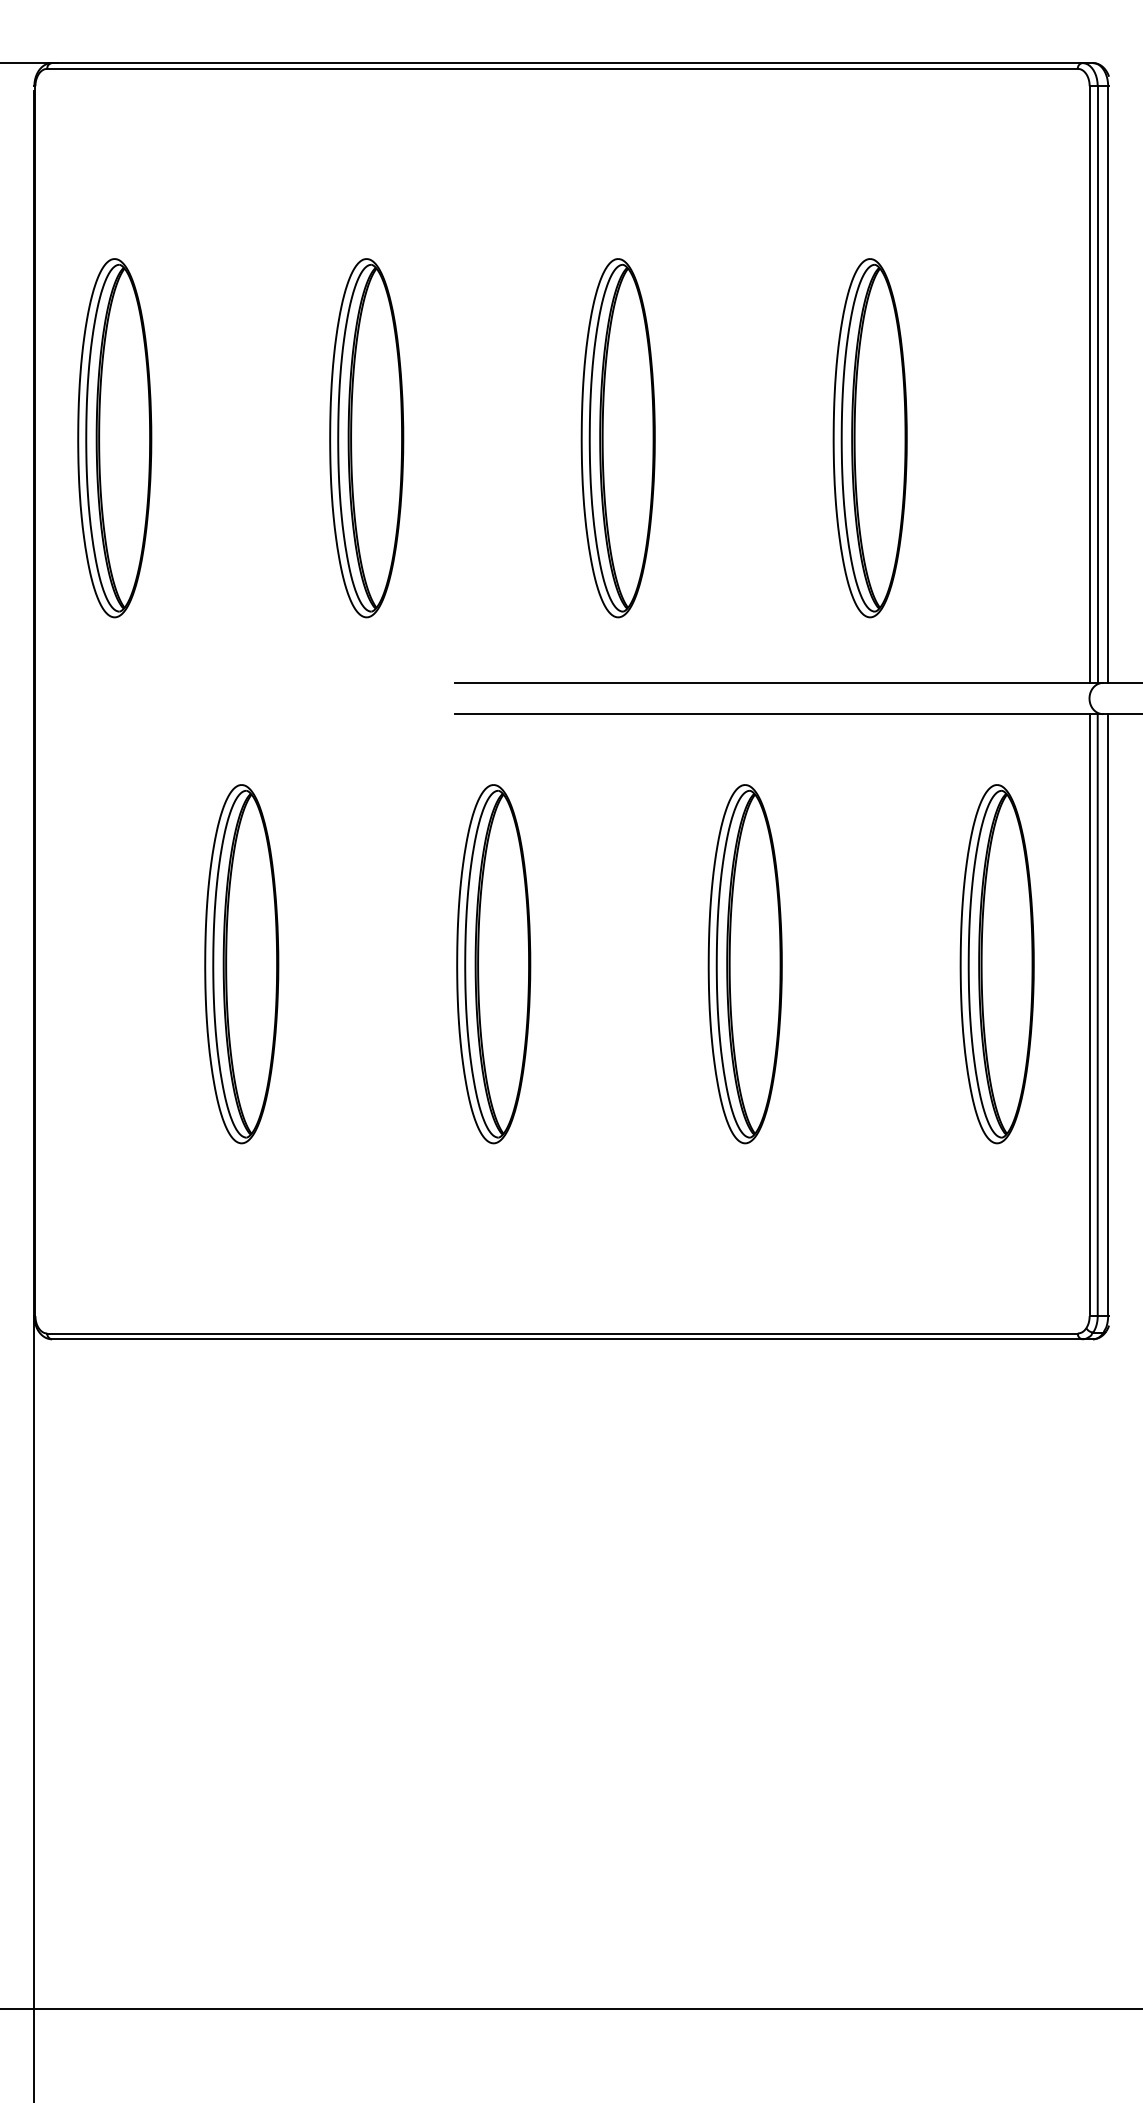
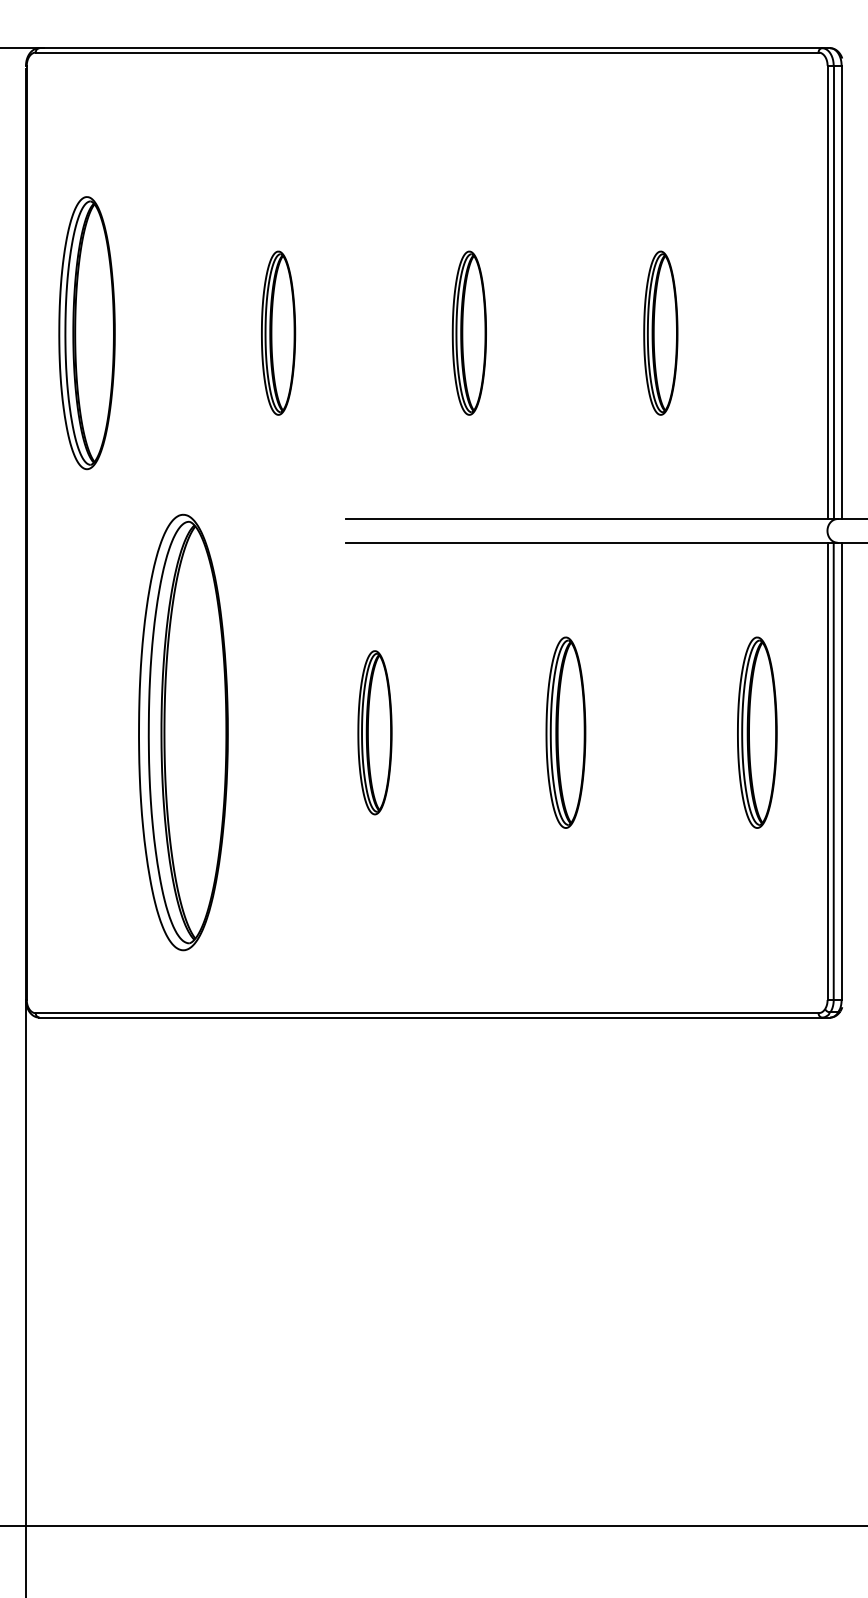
part: (366, 438) -> (278, 333), size x0.6
part: (617, 438) -> (468, 333), size x0.6
part: (869, 438) -> (660, 333), size x0.6
part: (241, 964) -> (183, 732), size x1.6
part: (493, 964) -> (374, 732), size x0.6
part: (744, 964) -> (565, 732), size x0.7
part: (996, 964) -> (756, 732), size x0.7

